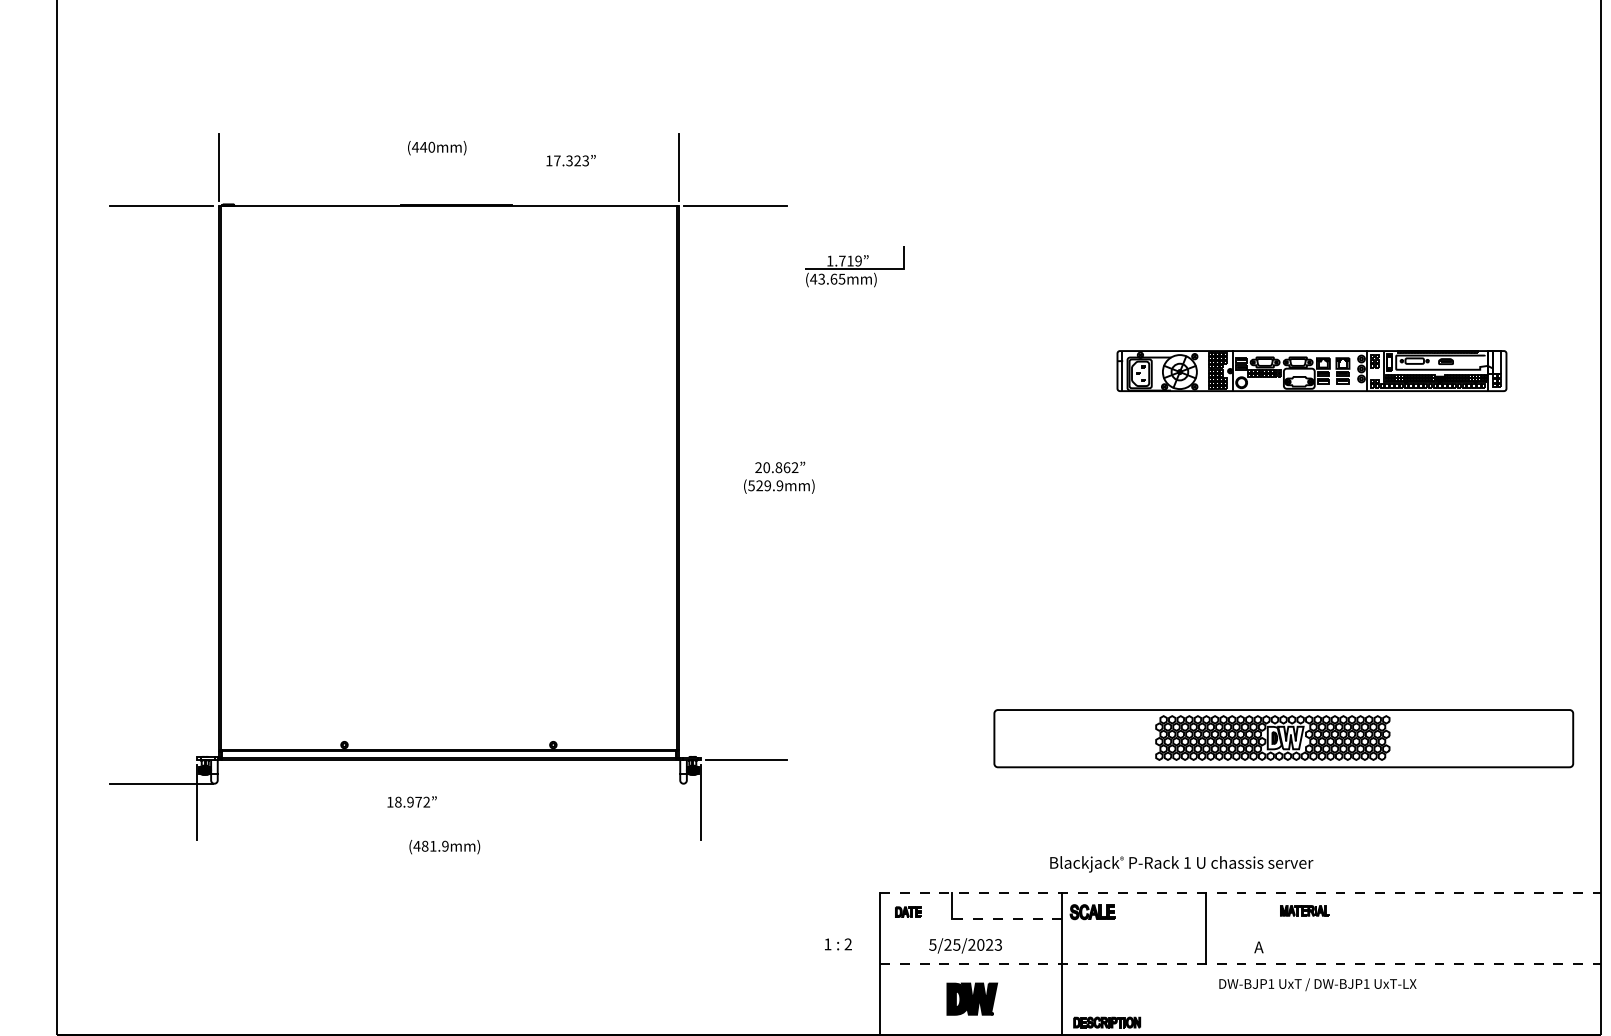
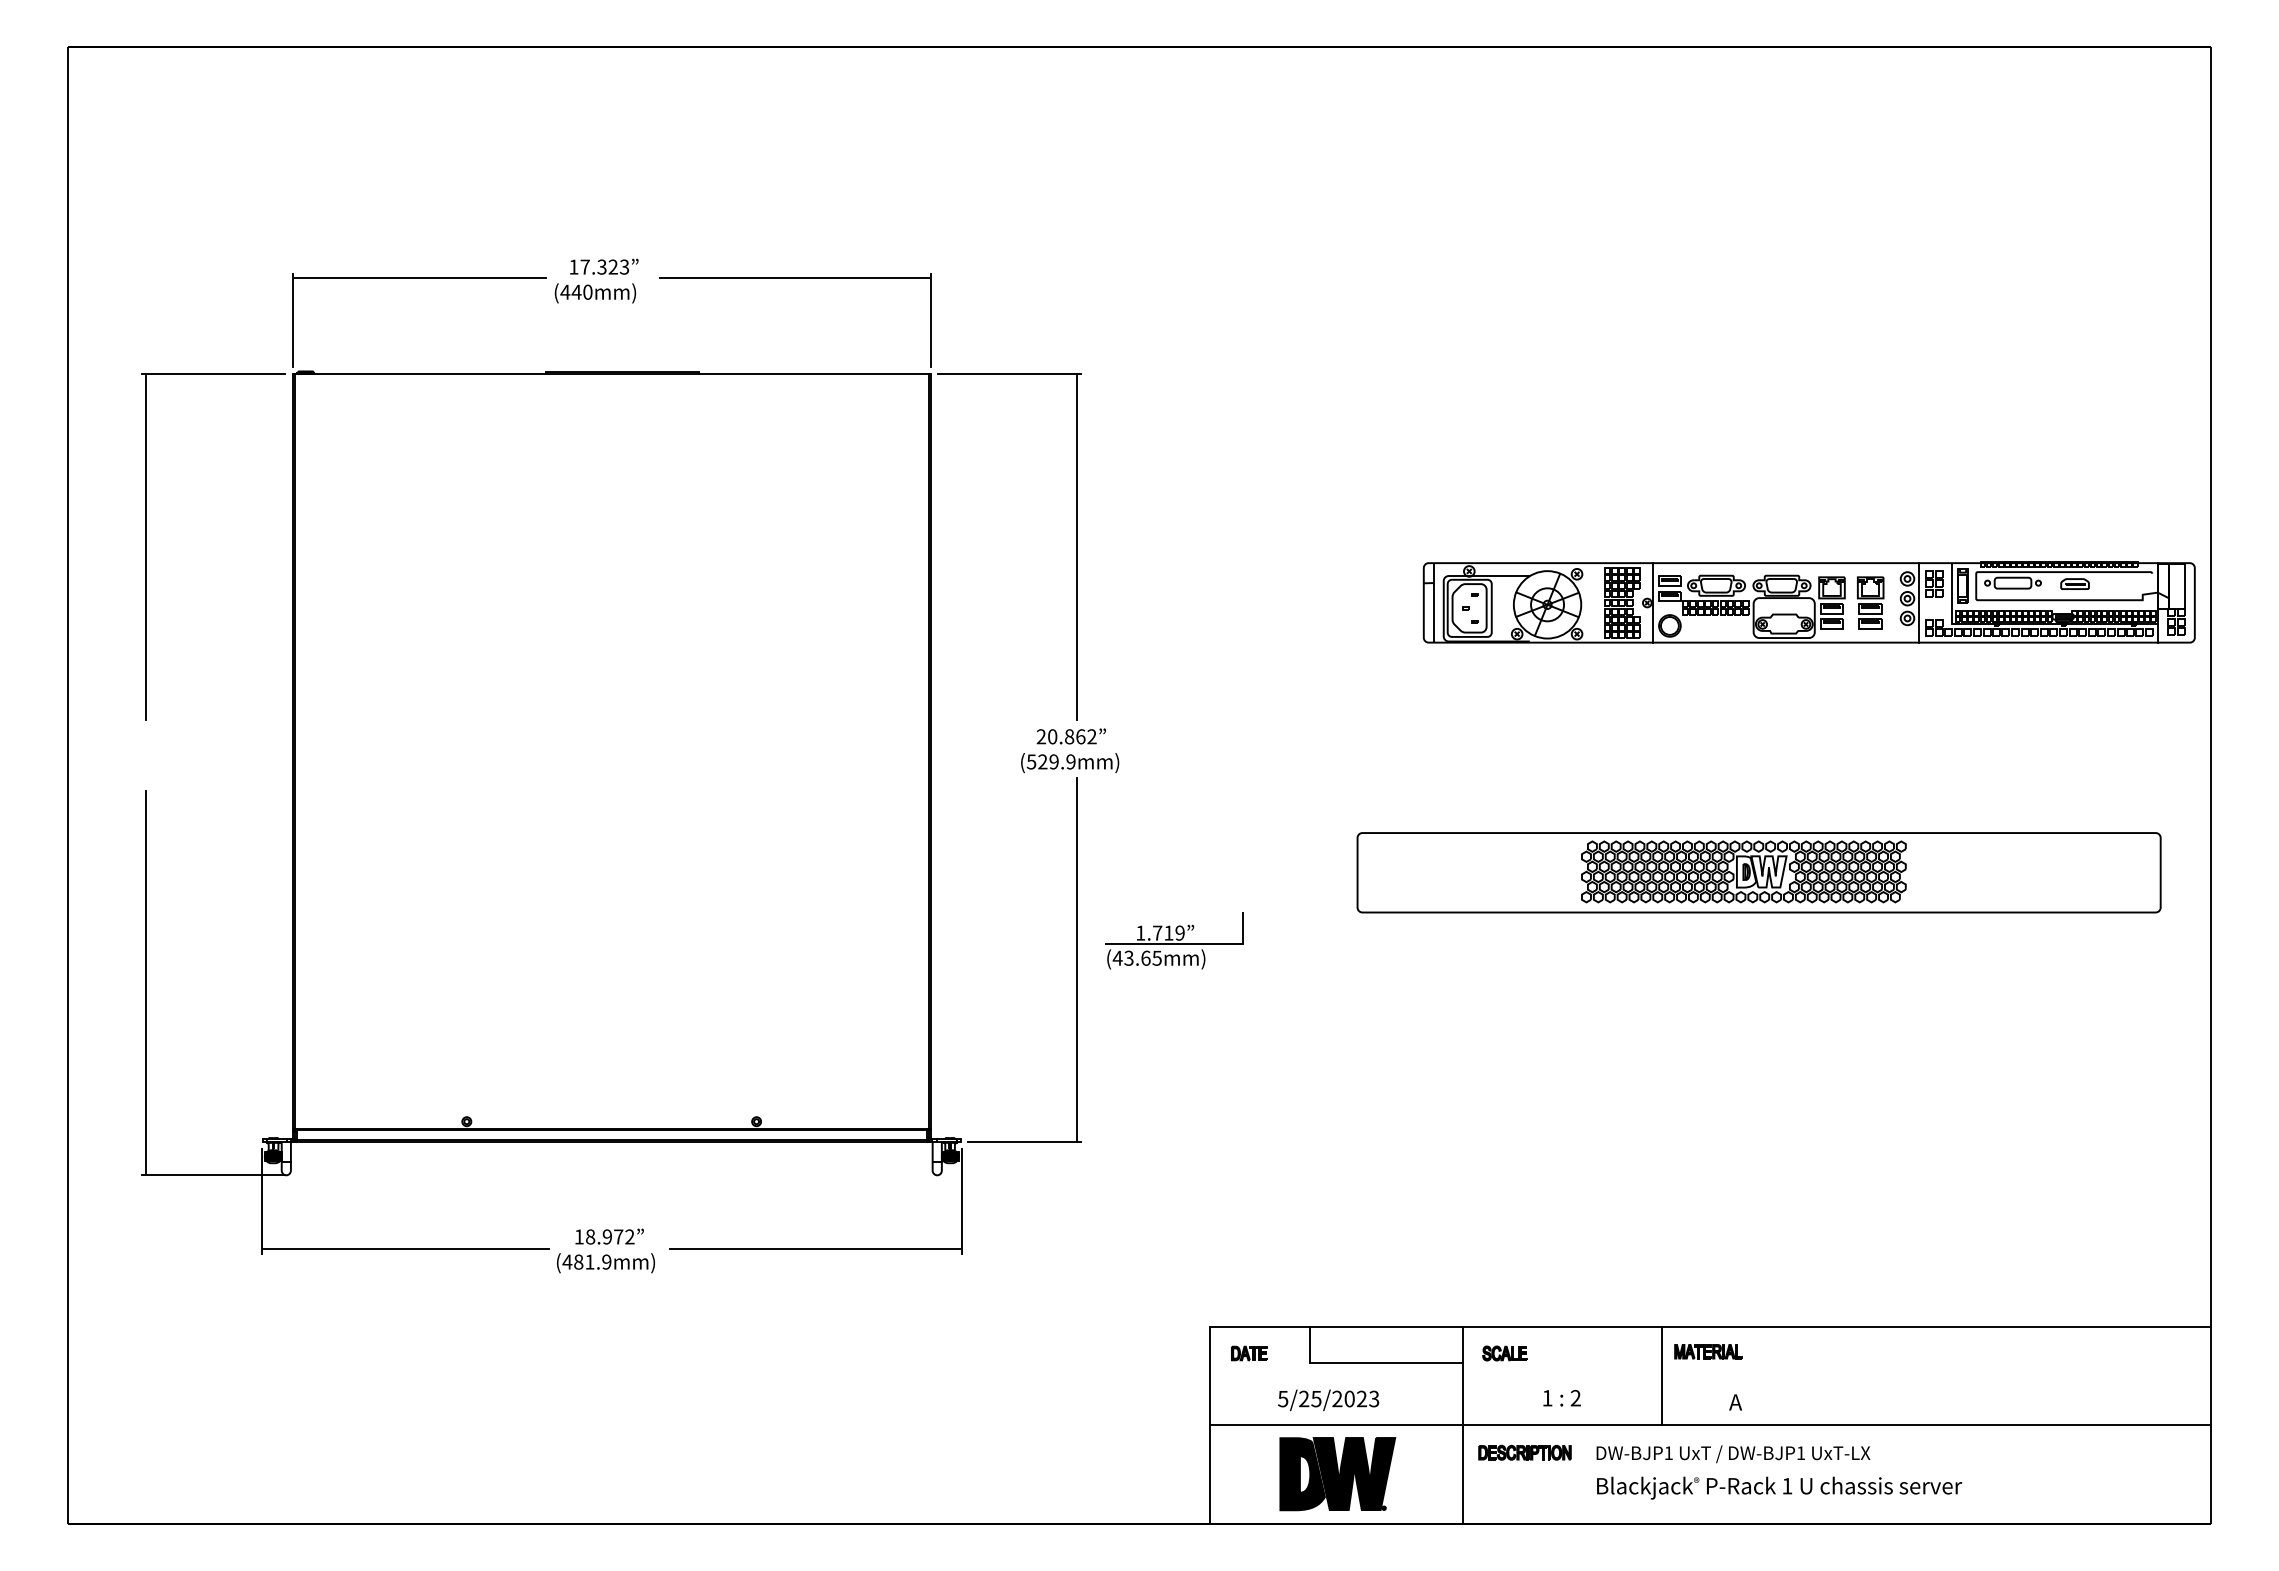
line: (310, 137) -> (419, 278), added
line: (580, 137) -> (794, 278), added
text: (571, 160) -> (604, 266), moved
part: (854, 266) -> (1174, 940), moved
line: (113, 331) -> (146, 547), added
line: (783, 331) -> (1076, 547), added
part: (1311, 370) -> (1808, 602), size x1.43
line: (783, 628) -> (1076, 959), added
line: (113, 644) -> (146, 982), added
part: (1283, 738) -> (1758, 872), moved
text: (412, 801) -> (609, 1236), moved
line: (301, 837) -> (406, 1249), added
line: (595, 837) -> (814, 1249), added
text: (1181, 863) -> (1779, 1487), moved
line: (1240, 892) -> (1710, 1326), dashed -> solid
part: (1304, 910) -> (1708, 1351), moved
part: (1092, 912) -> (1504, 1353), size x0.71
line: (1007, 918) -> (1386, 1362), dashed -> solid
text: (837, 944) -> (1561, 1398), moved
line: (1240, 964) -> (1710, 1425), dashed -> solid
text: (1317, 984) -> (1733, 1454), moved
part: (972, 999) -> (1337, 1474), size x1.67
part: (1106, 1022) -> (1524, 1452), moved

